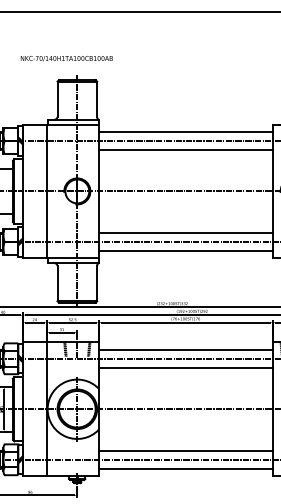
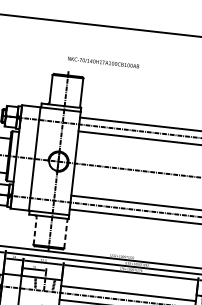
text: (66, 58) -> (103, 62), moved
line: (57, 283) -> (35, 231), solid -> dashed
line: (97, 283) -> (66, 234), solid -> dashed

